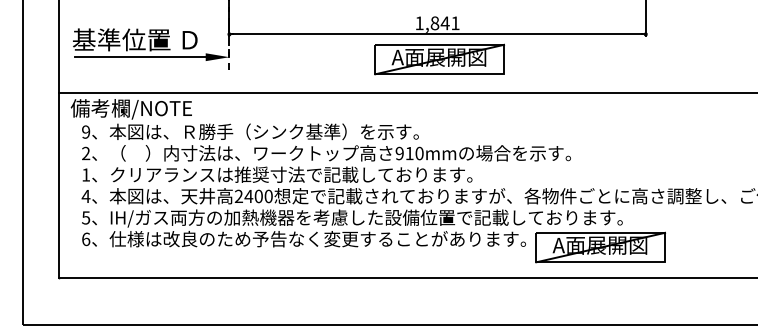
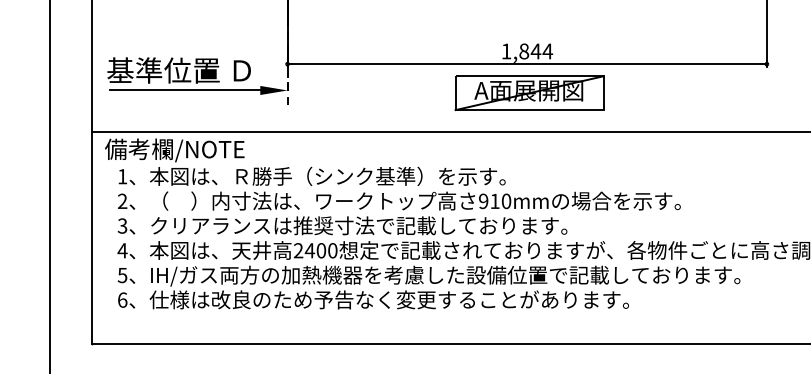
text: (455, 23) -> (547, 51), 1,841 -> 1,844
text: (86, 131) -> (123, 175), 9 -> 1
text: (86, 174) -> (123, 225), 1 -> 3
part: (600, 247) -> (714, 309), removed

